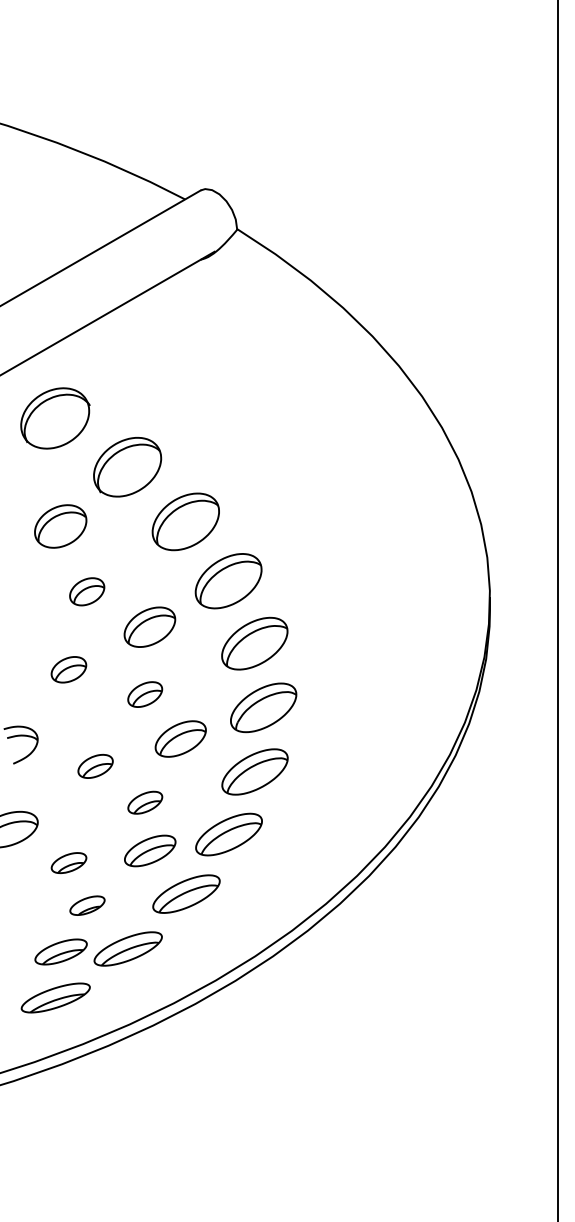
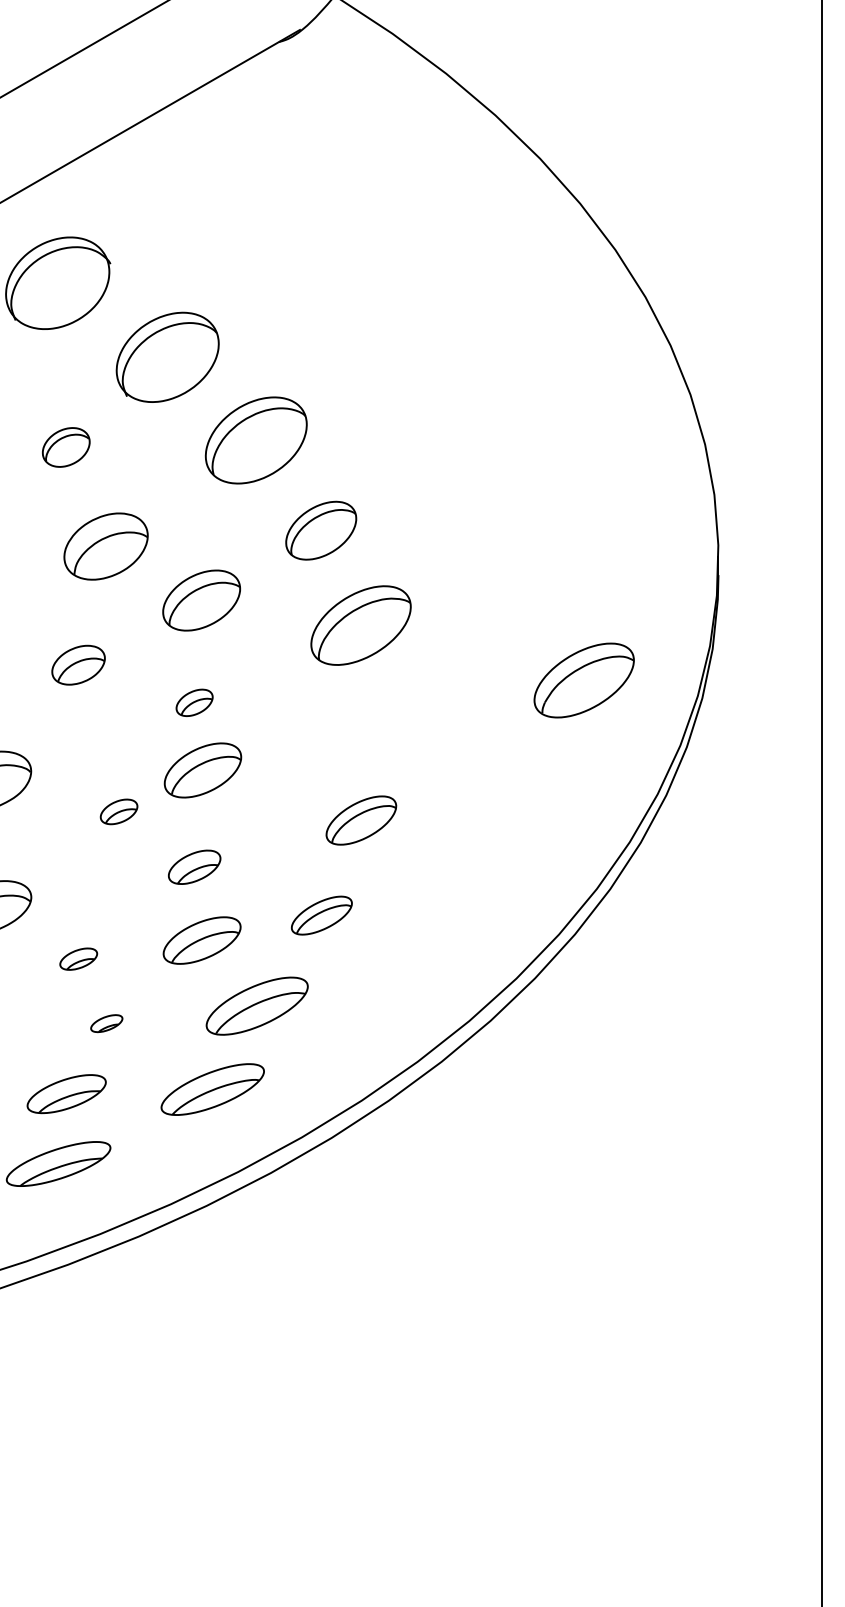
part: (60, 526) -> (65, 447), size x0.6
part: (228, 581) -> (321, 531), size x0.7
part: (87, 591) -> (106, 546), size x1.6
part: (145, 694) -> (194, 702), size x0.7
part: (263, 707) -> (583, 679), moved
part: (180, 738) -> (202, 769), moved
part: (95, 765) -> (118, 810), size x0.7
part: (254, 771) -> (360, 819), size x0.7
part: (228, 834) -> (321, 915), size x0.6
part: (68, 863) -> (77, 959), size x0.7
part: (87, 905) -> (106, 1023), size x0.6
part: (127, 948) -> (211, 1088), moved

